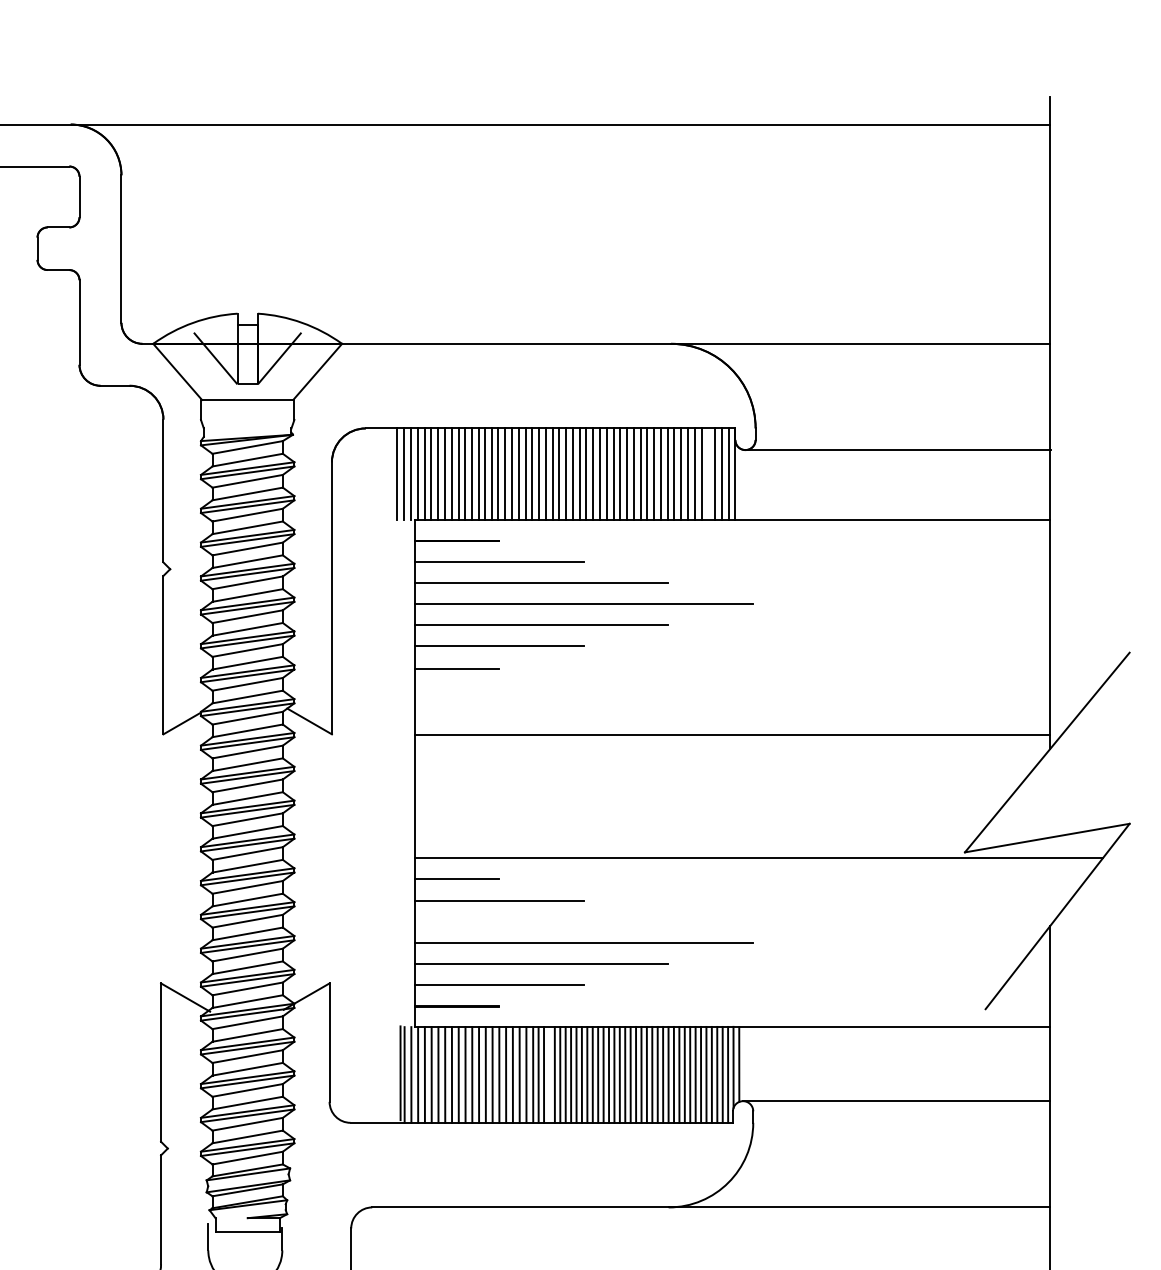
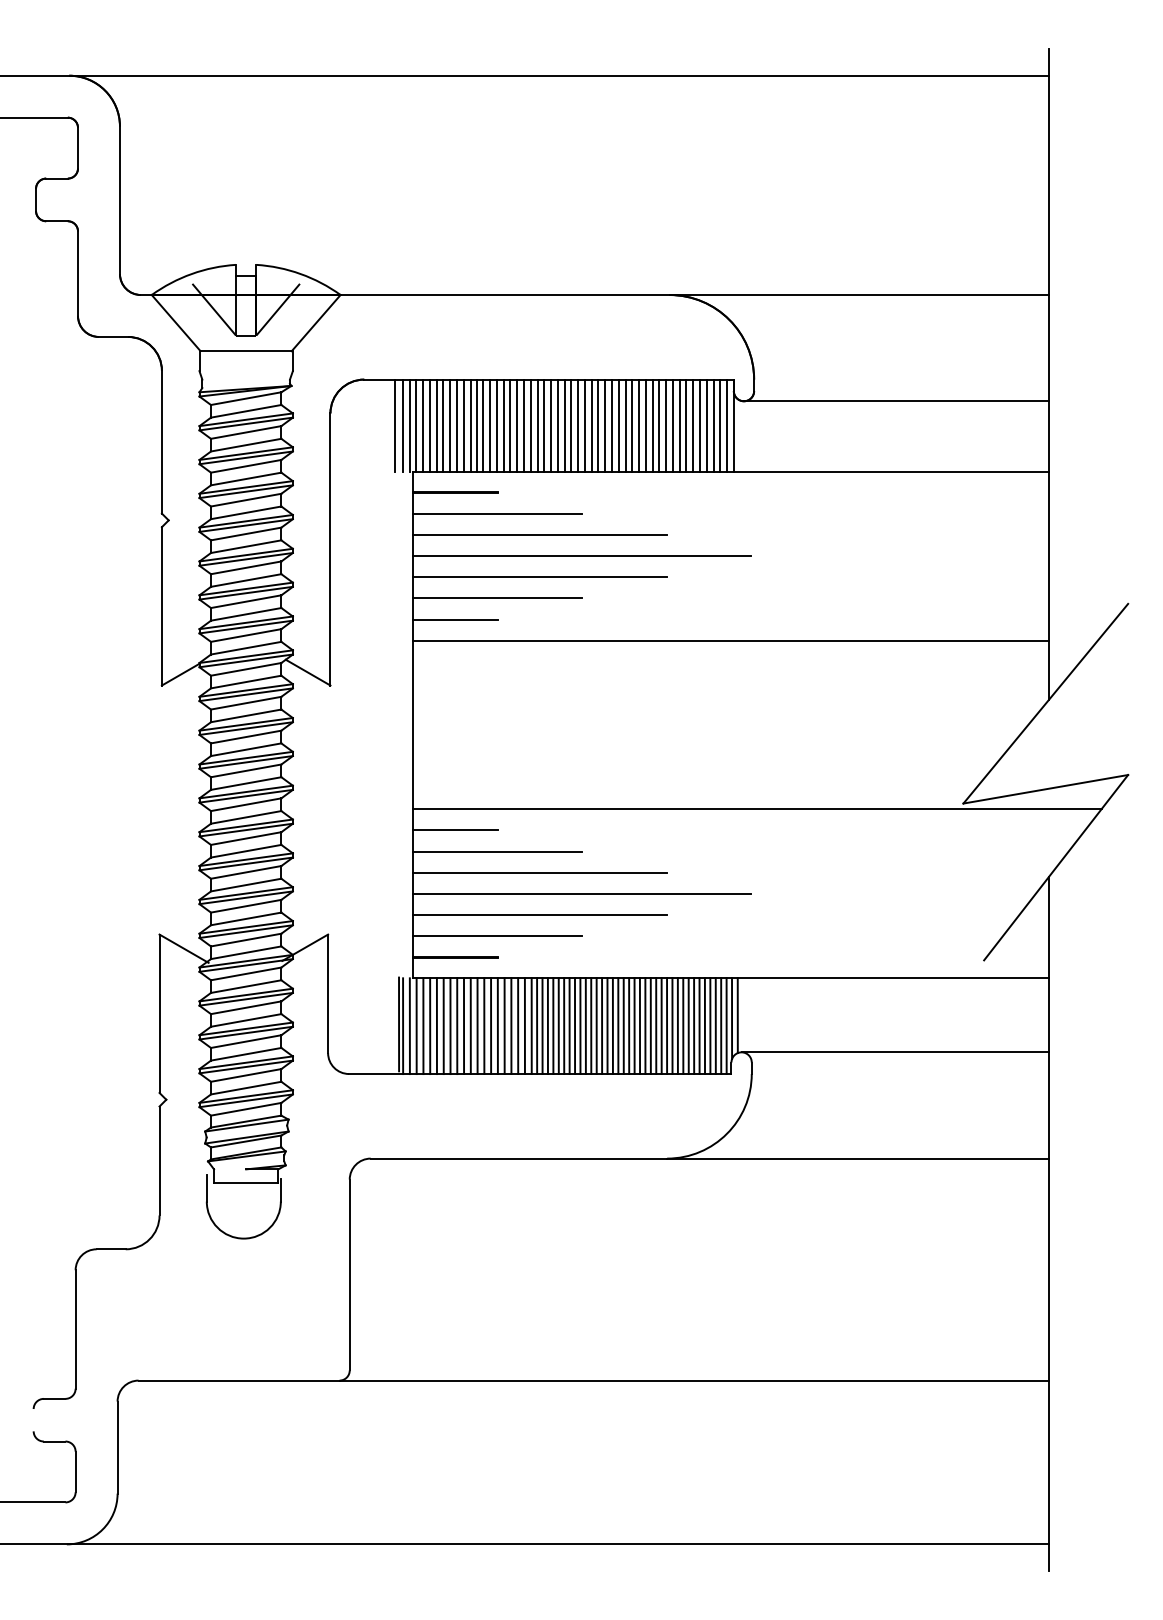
line: (708, 474) -> (706, 425), added
line: (732, 734) -> (730, 640), moved
line: (541, 922) -> (539, 873), added
line: (549, 1075) -> (547, 1026), added

